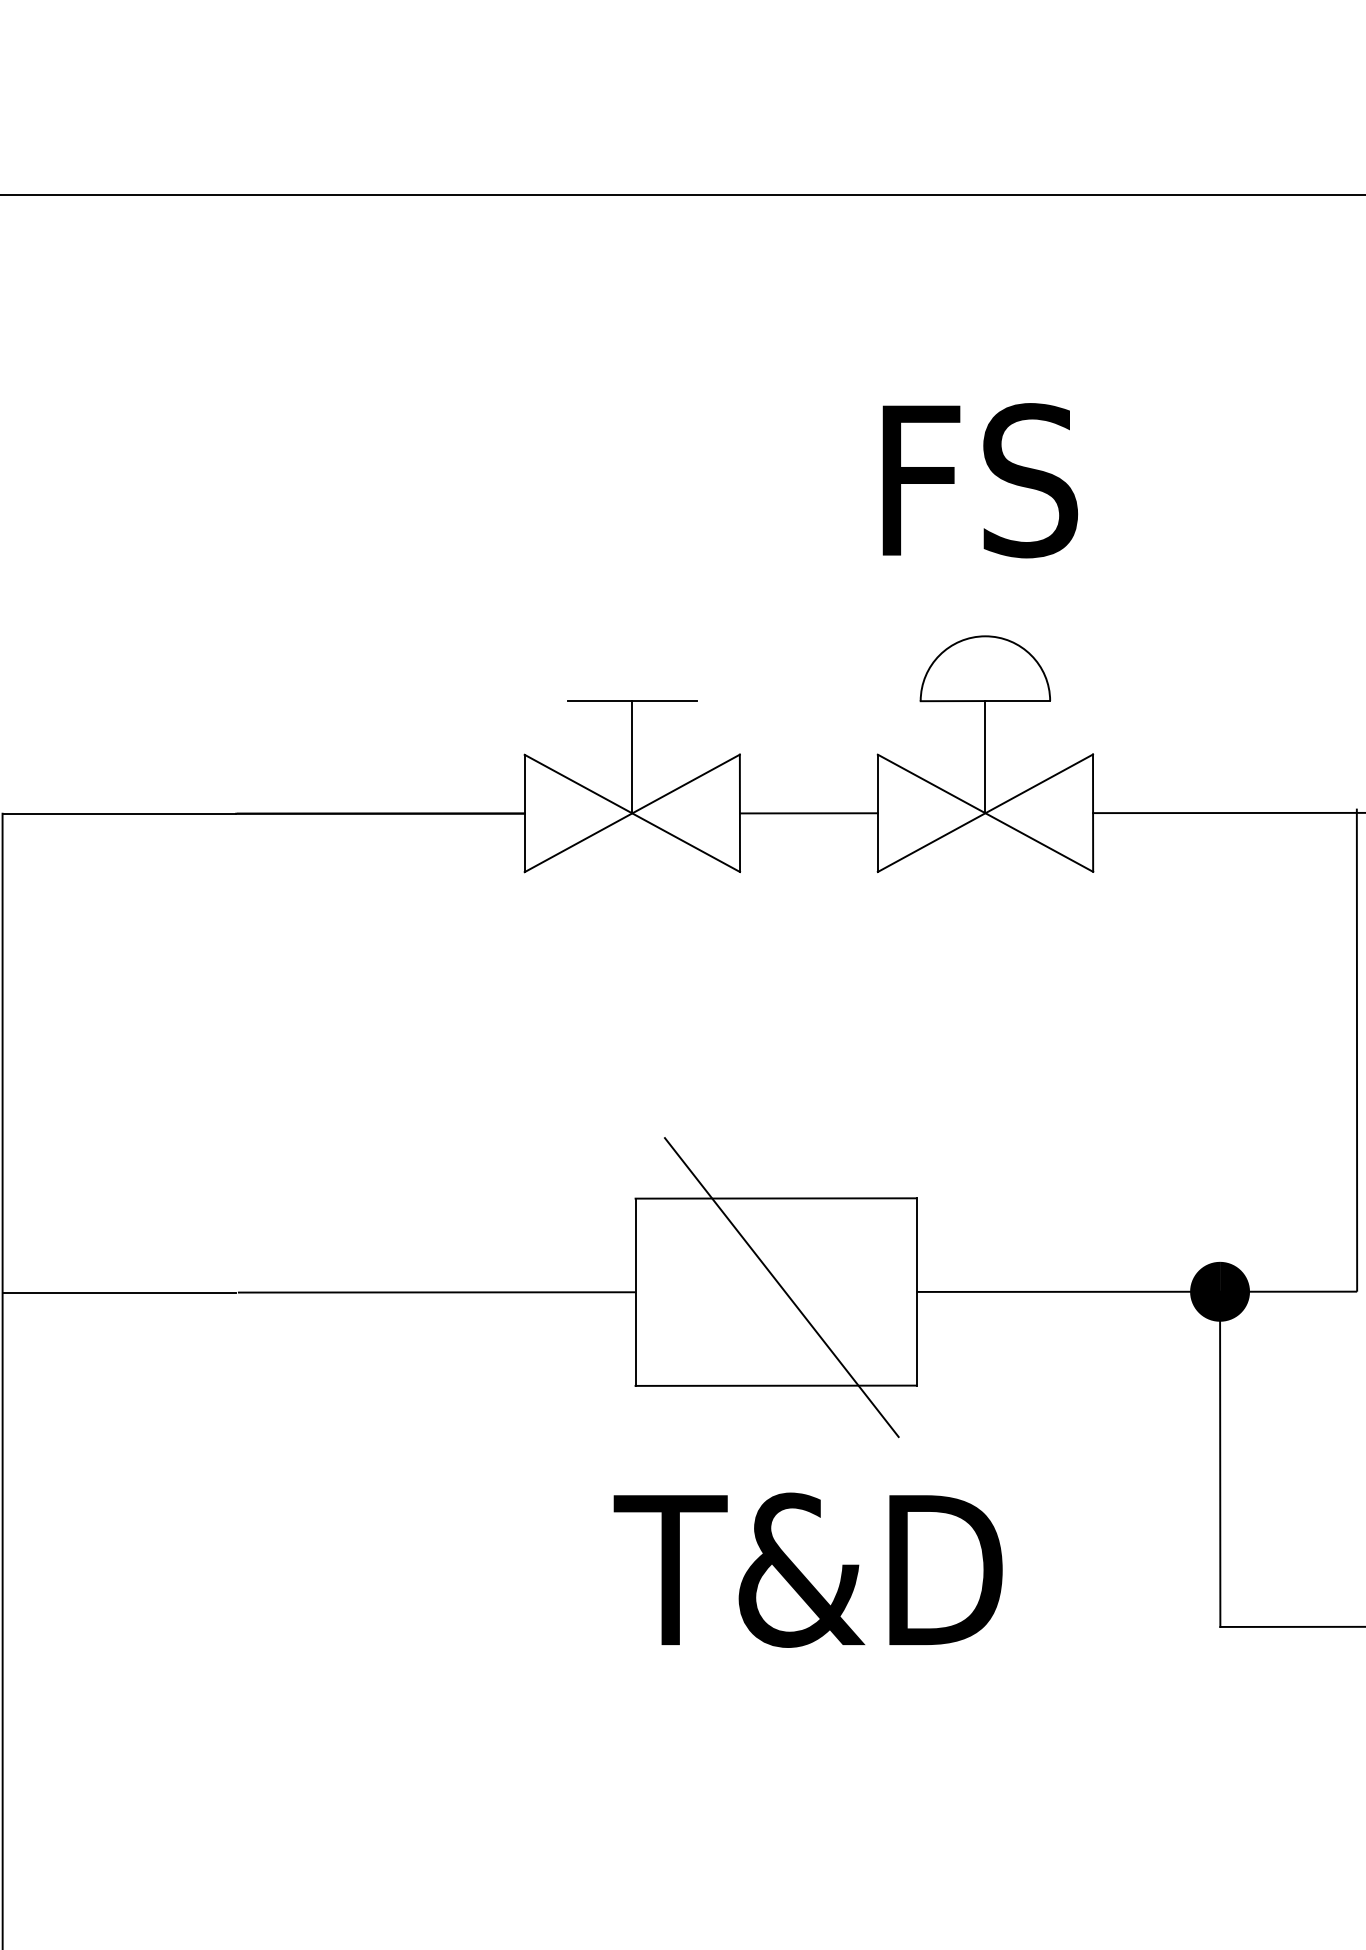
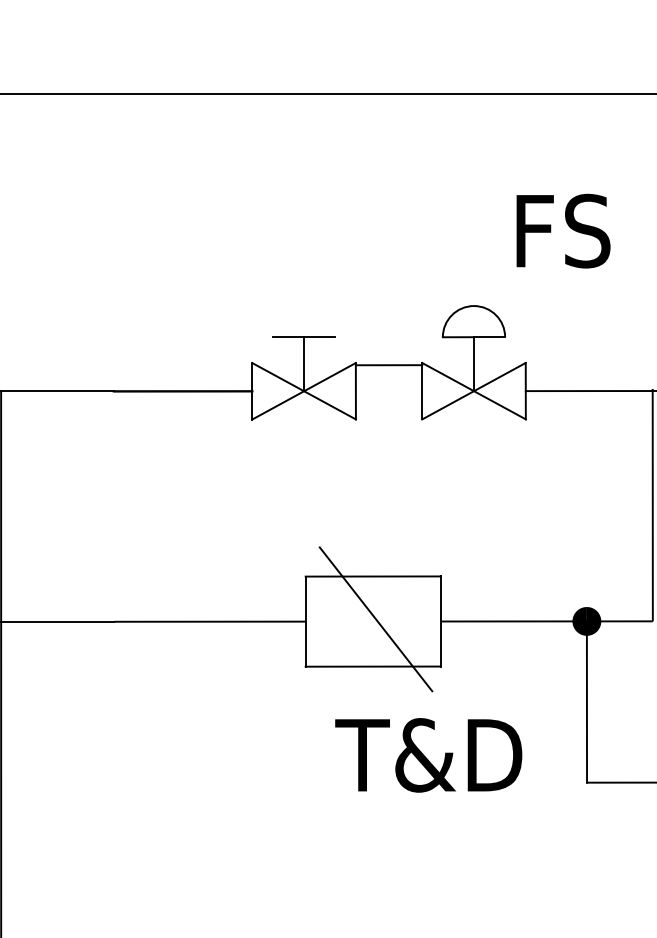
text: (980, 479) -> (563, 230), moved
line: (807, 813) -> (388, 365), moved
text: (807, 1570) -> (428, 755), moved

